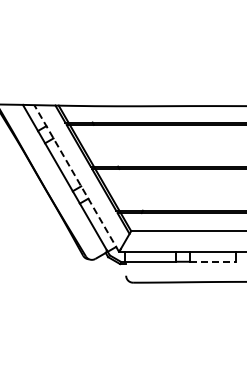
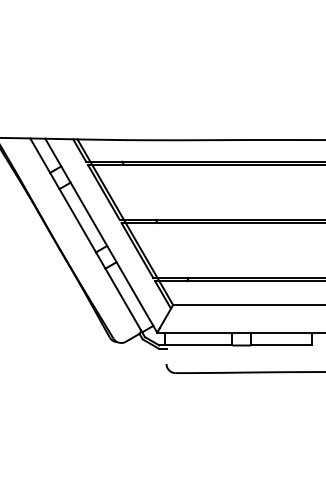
line: (76, 178) -> (100, 235), dashed -> solid
line: (213, 261) -> (281, 345), dashed -> solid

